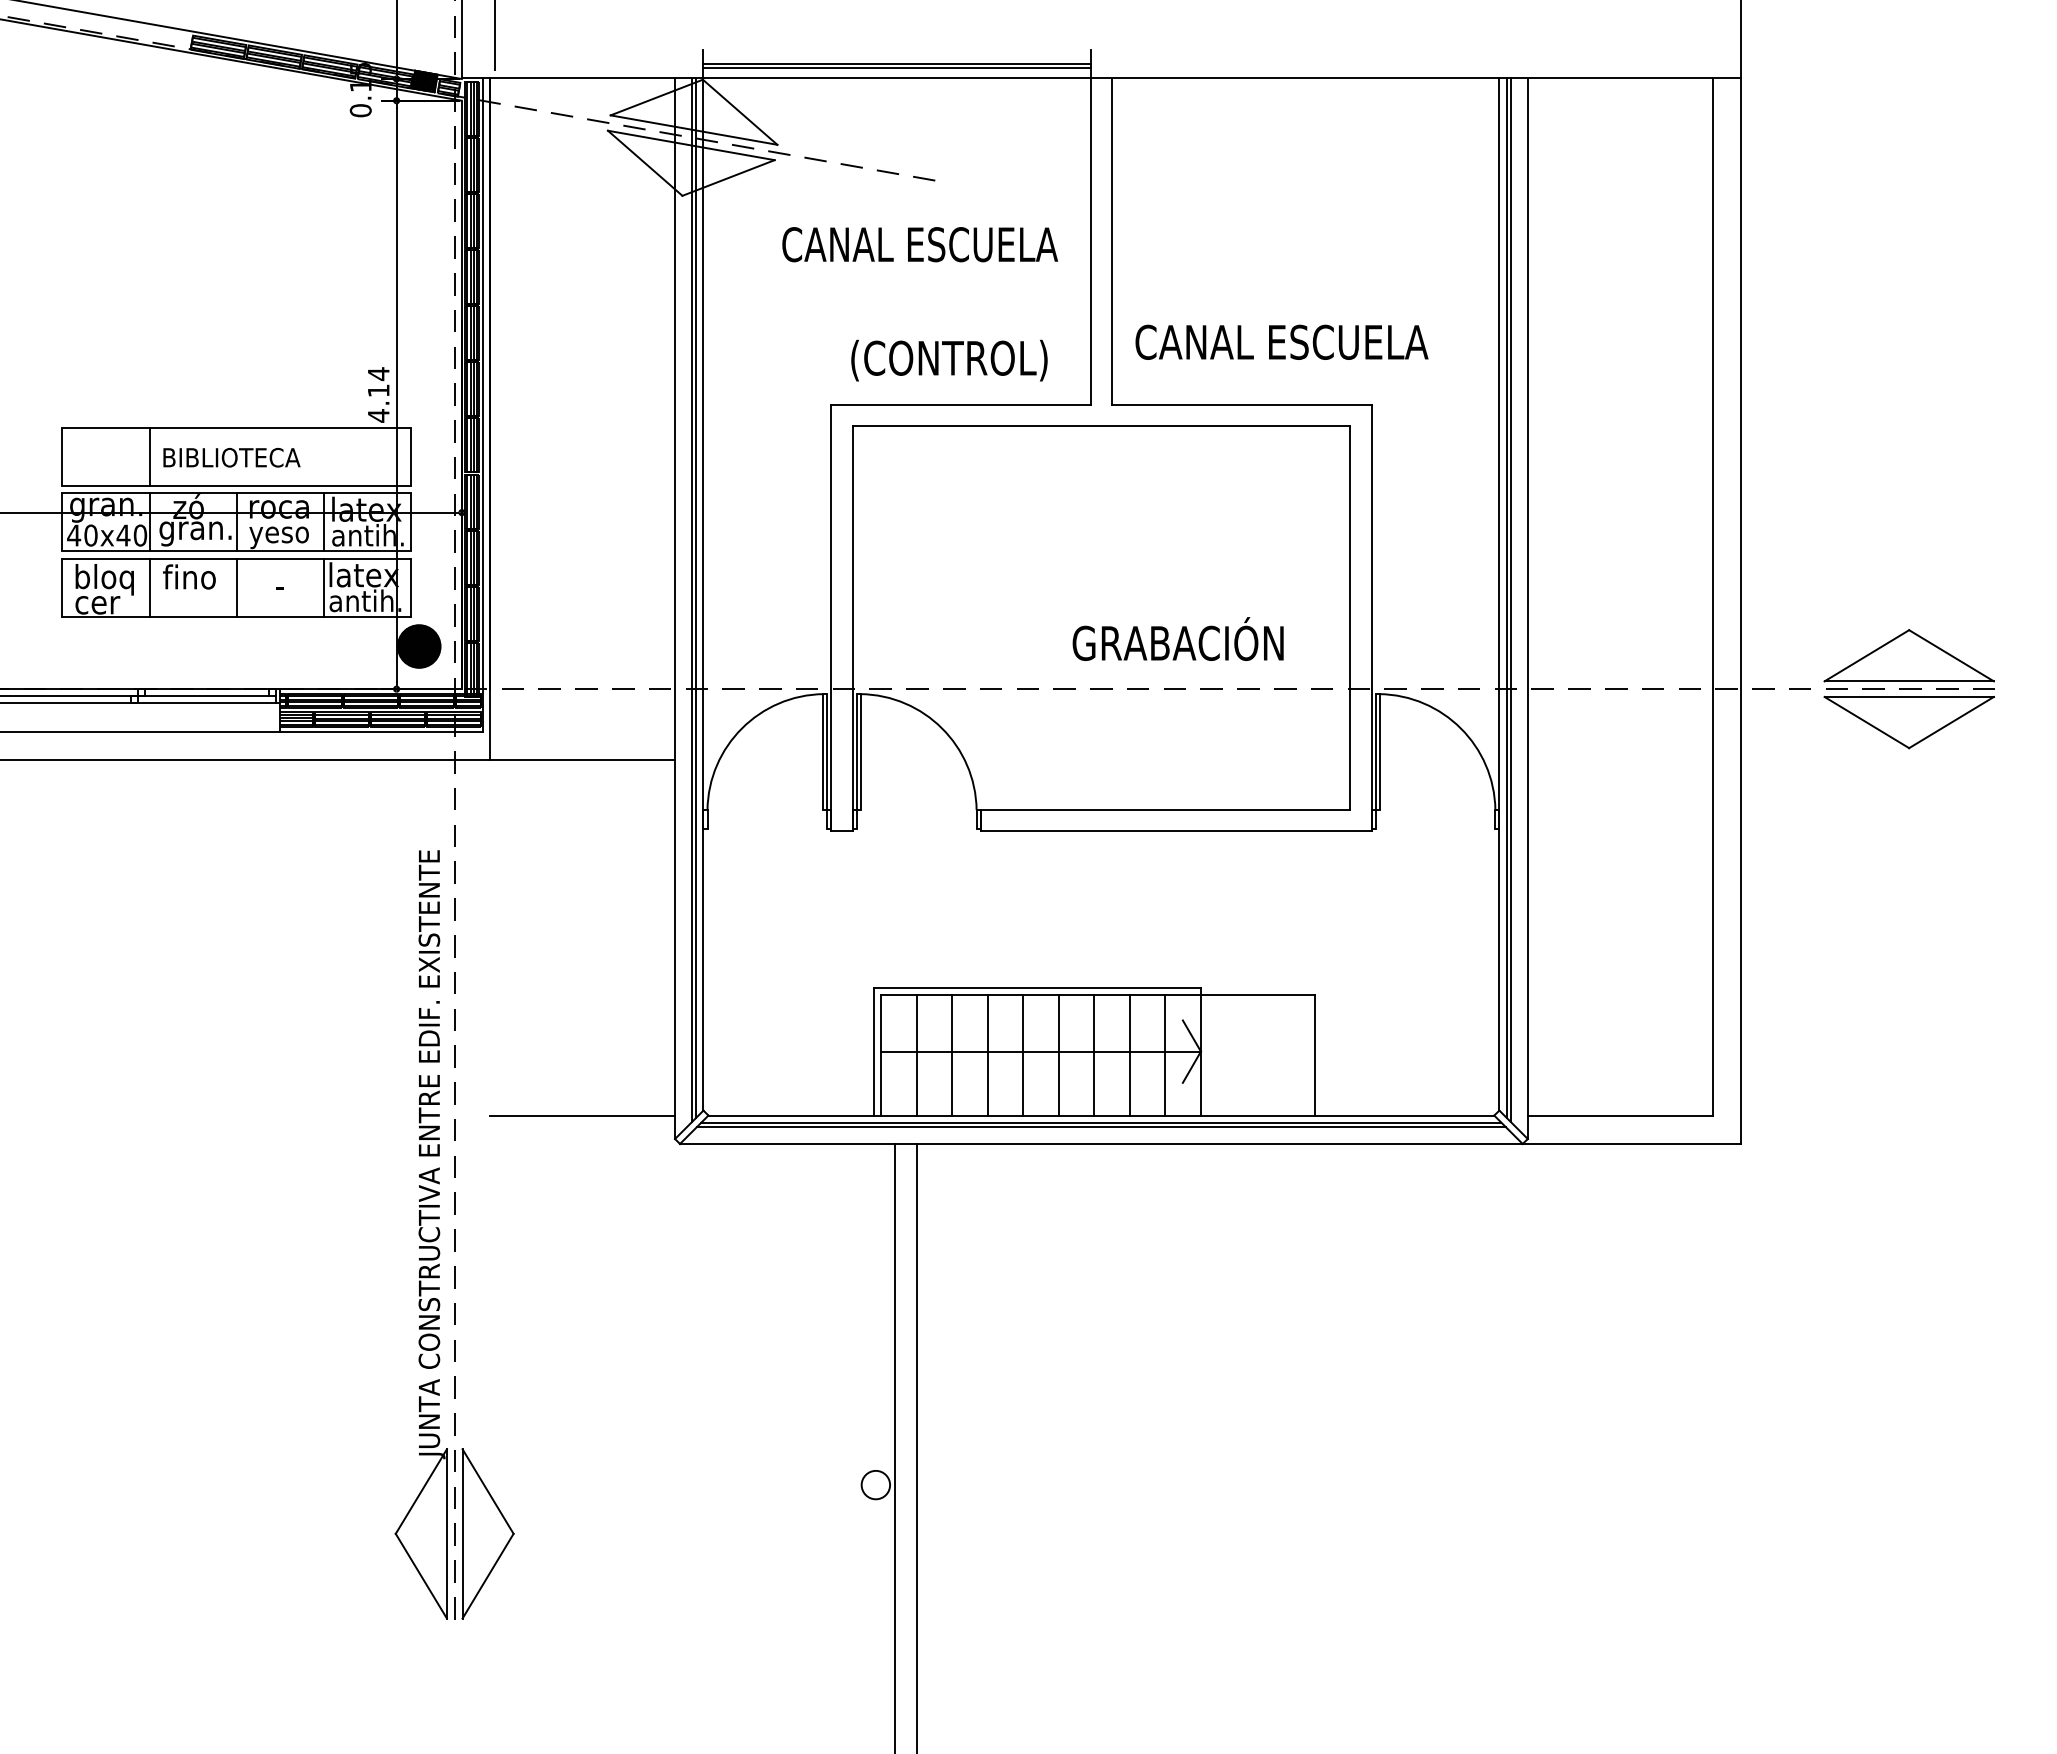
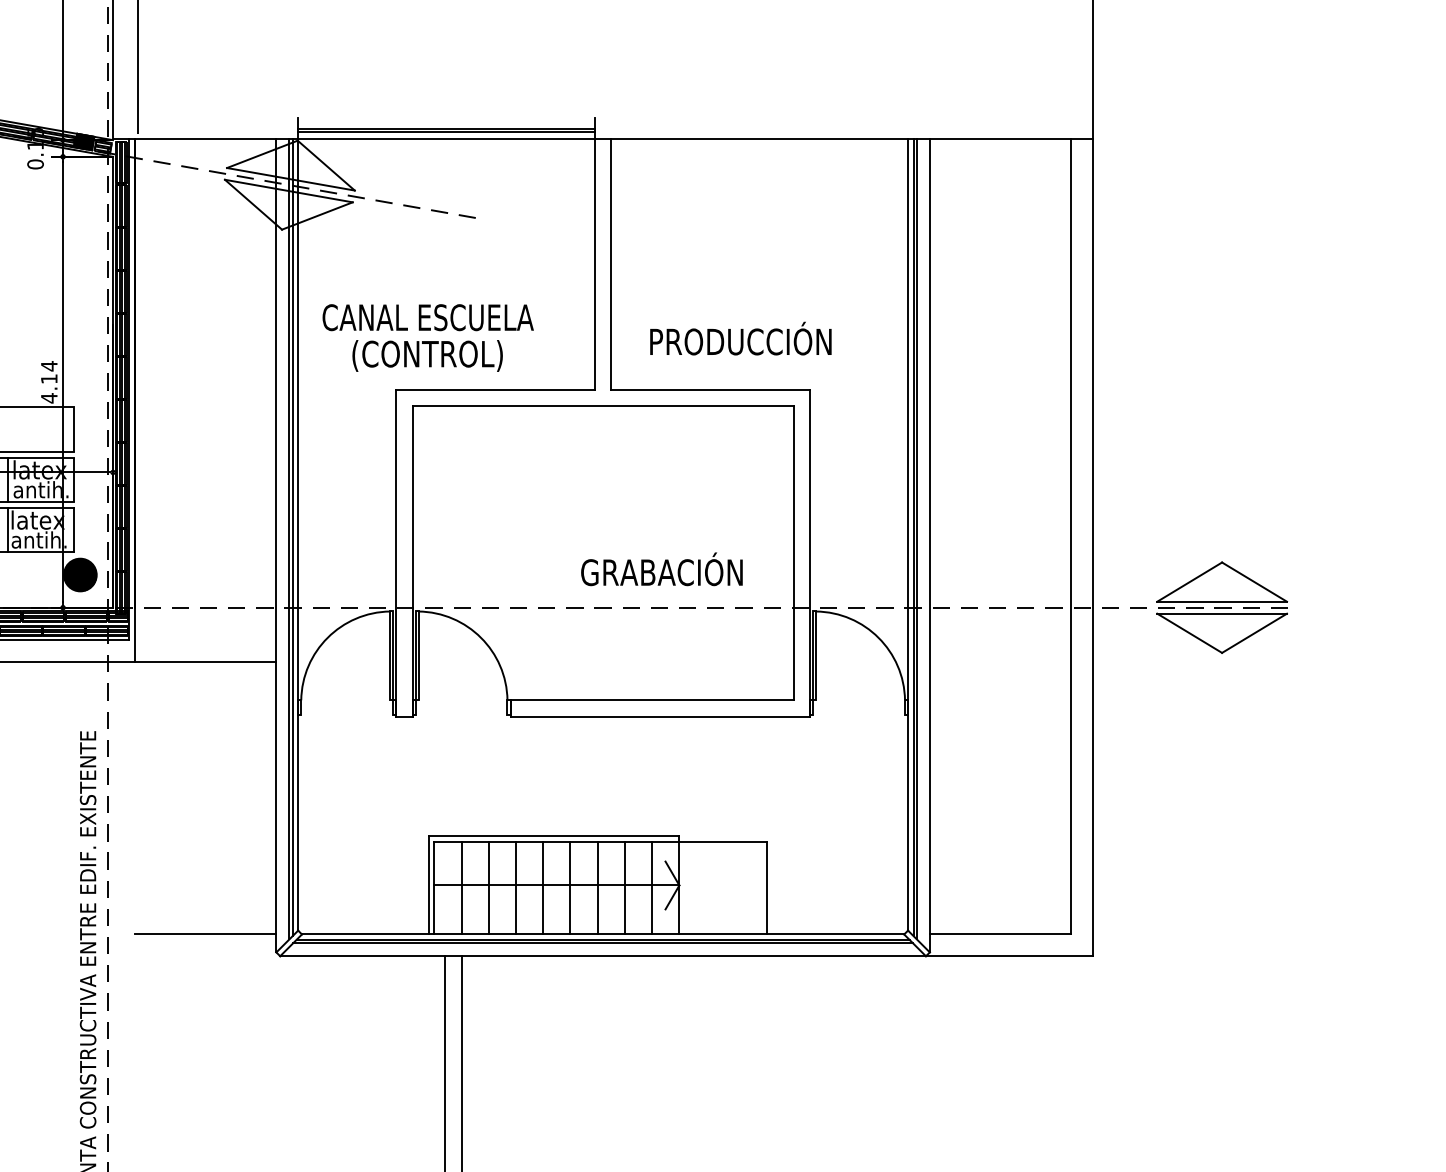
text: (920, 244) -> (428, 317), moved
text: (1281, 337) -> (741, 338), CANAL ESCUELA -> PRODUCCIÓN
text: (949, 360) -> (427, 355), moved

